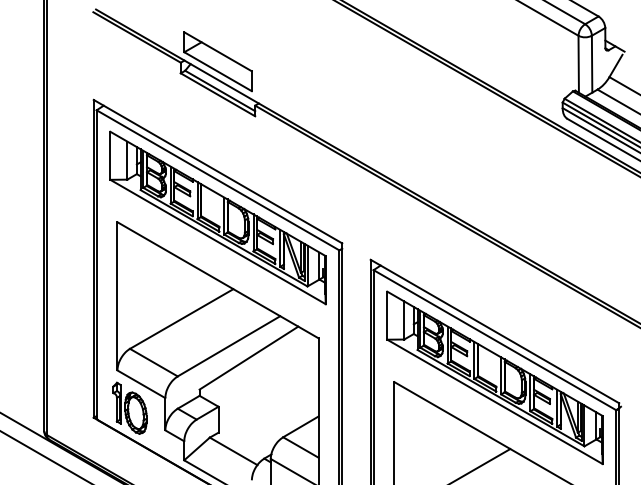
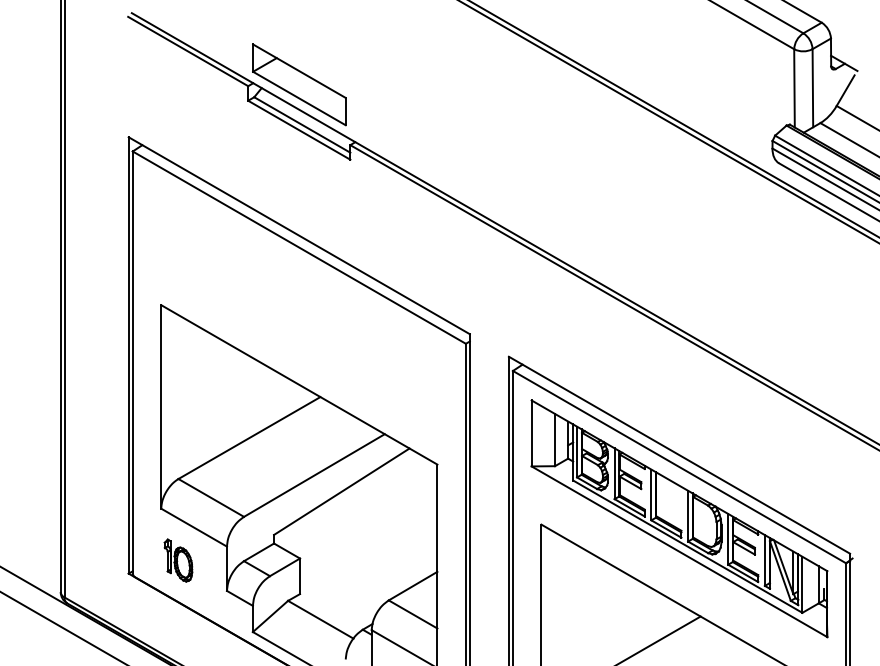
part: (218, 217) -> (299, 298), removed
part: (130, 408) -> (178, 560), size x0.6

